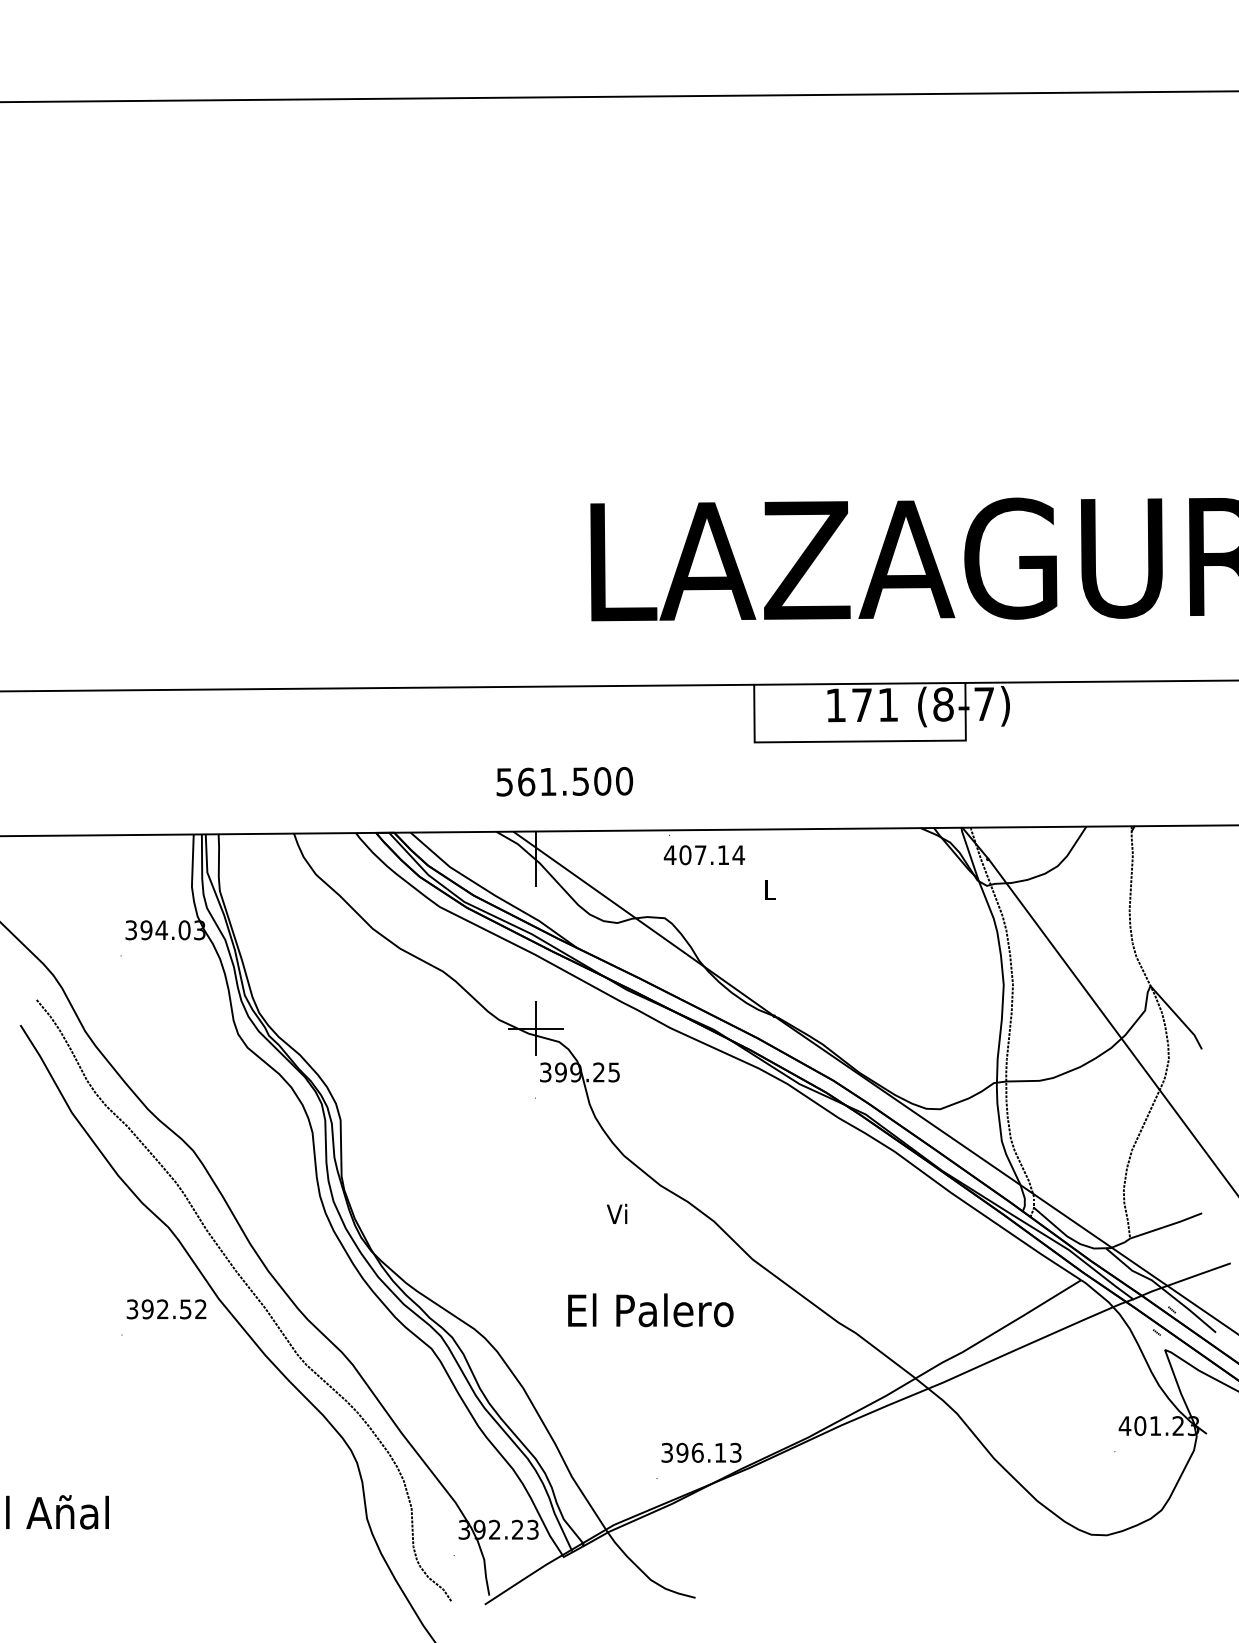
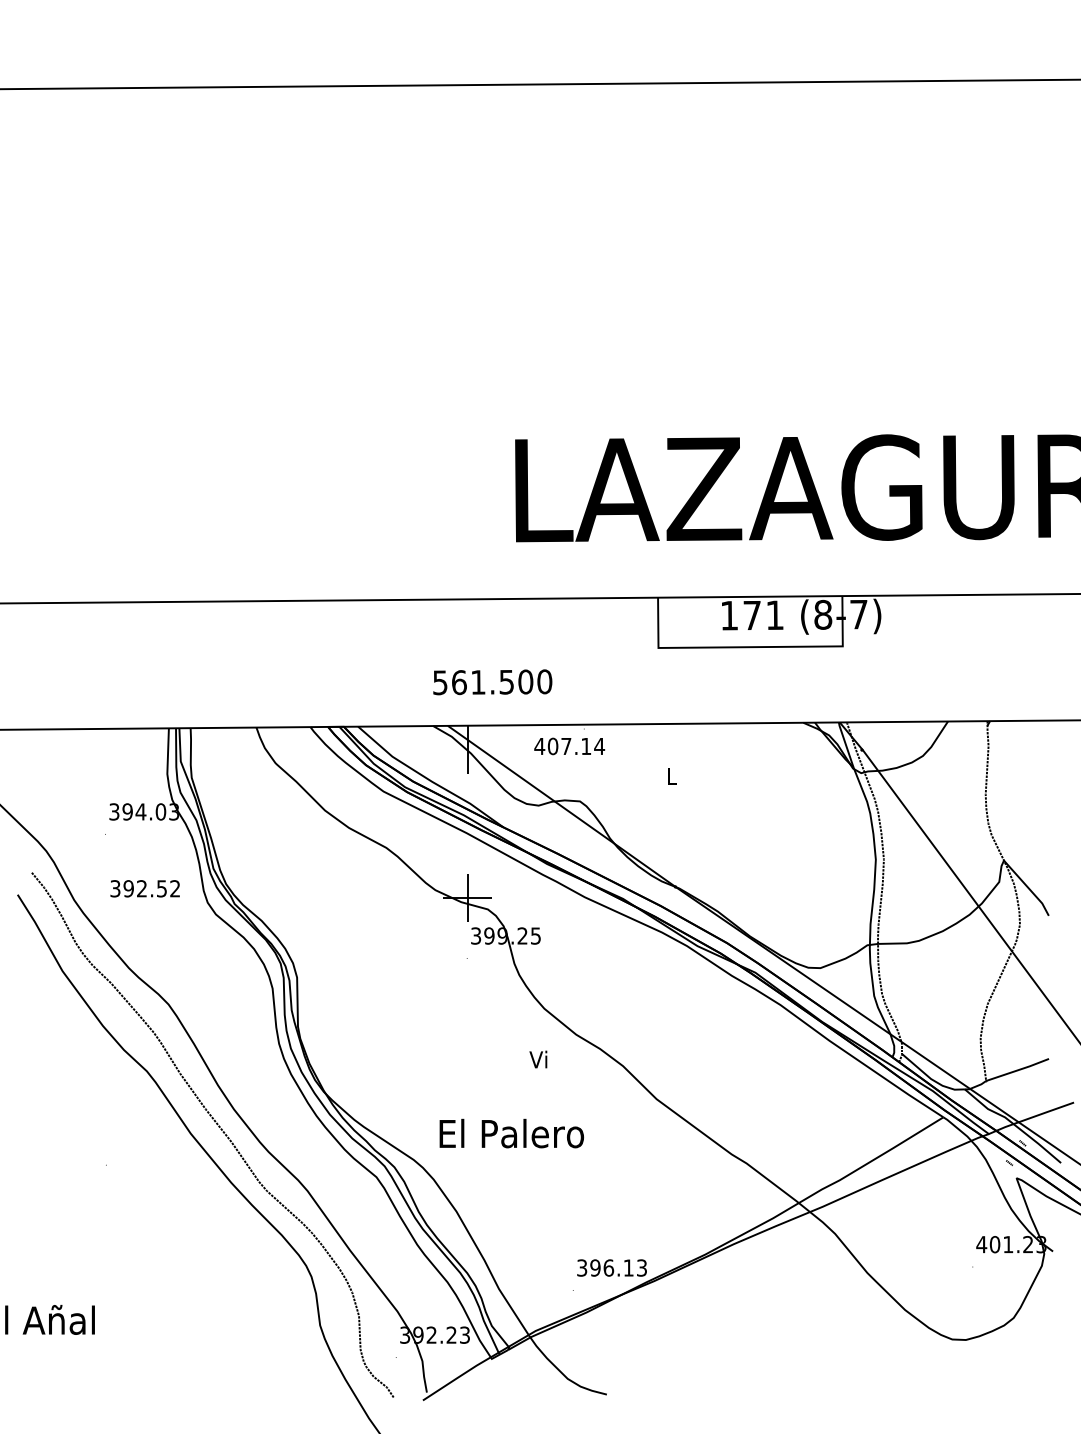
text: (704, 855) -> (569, 746), moved
text: (165, 1309) -> (144, 888), moved
text: (650, 1310) -> (511, 1133), moved

